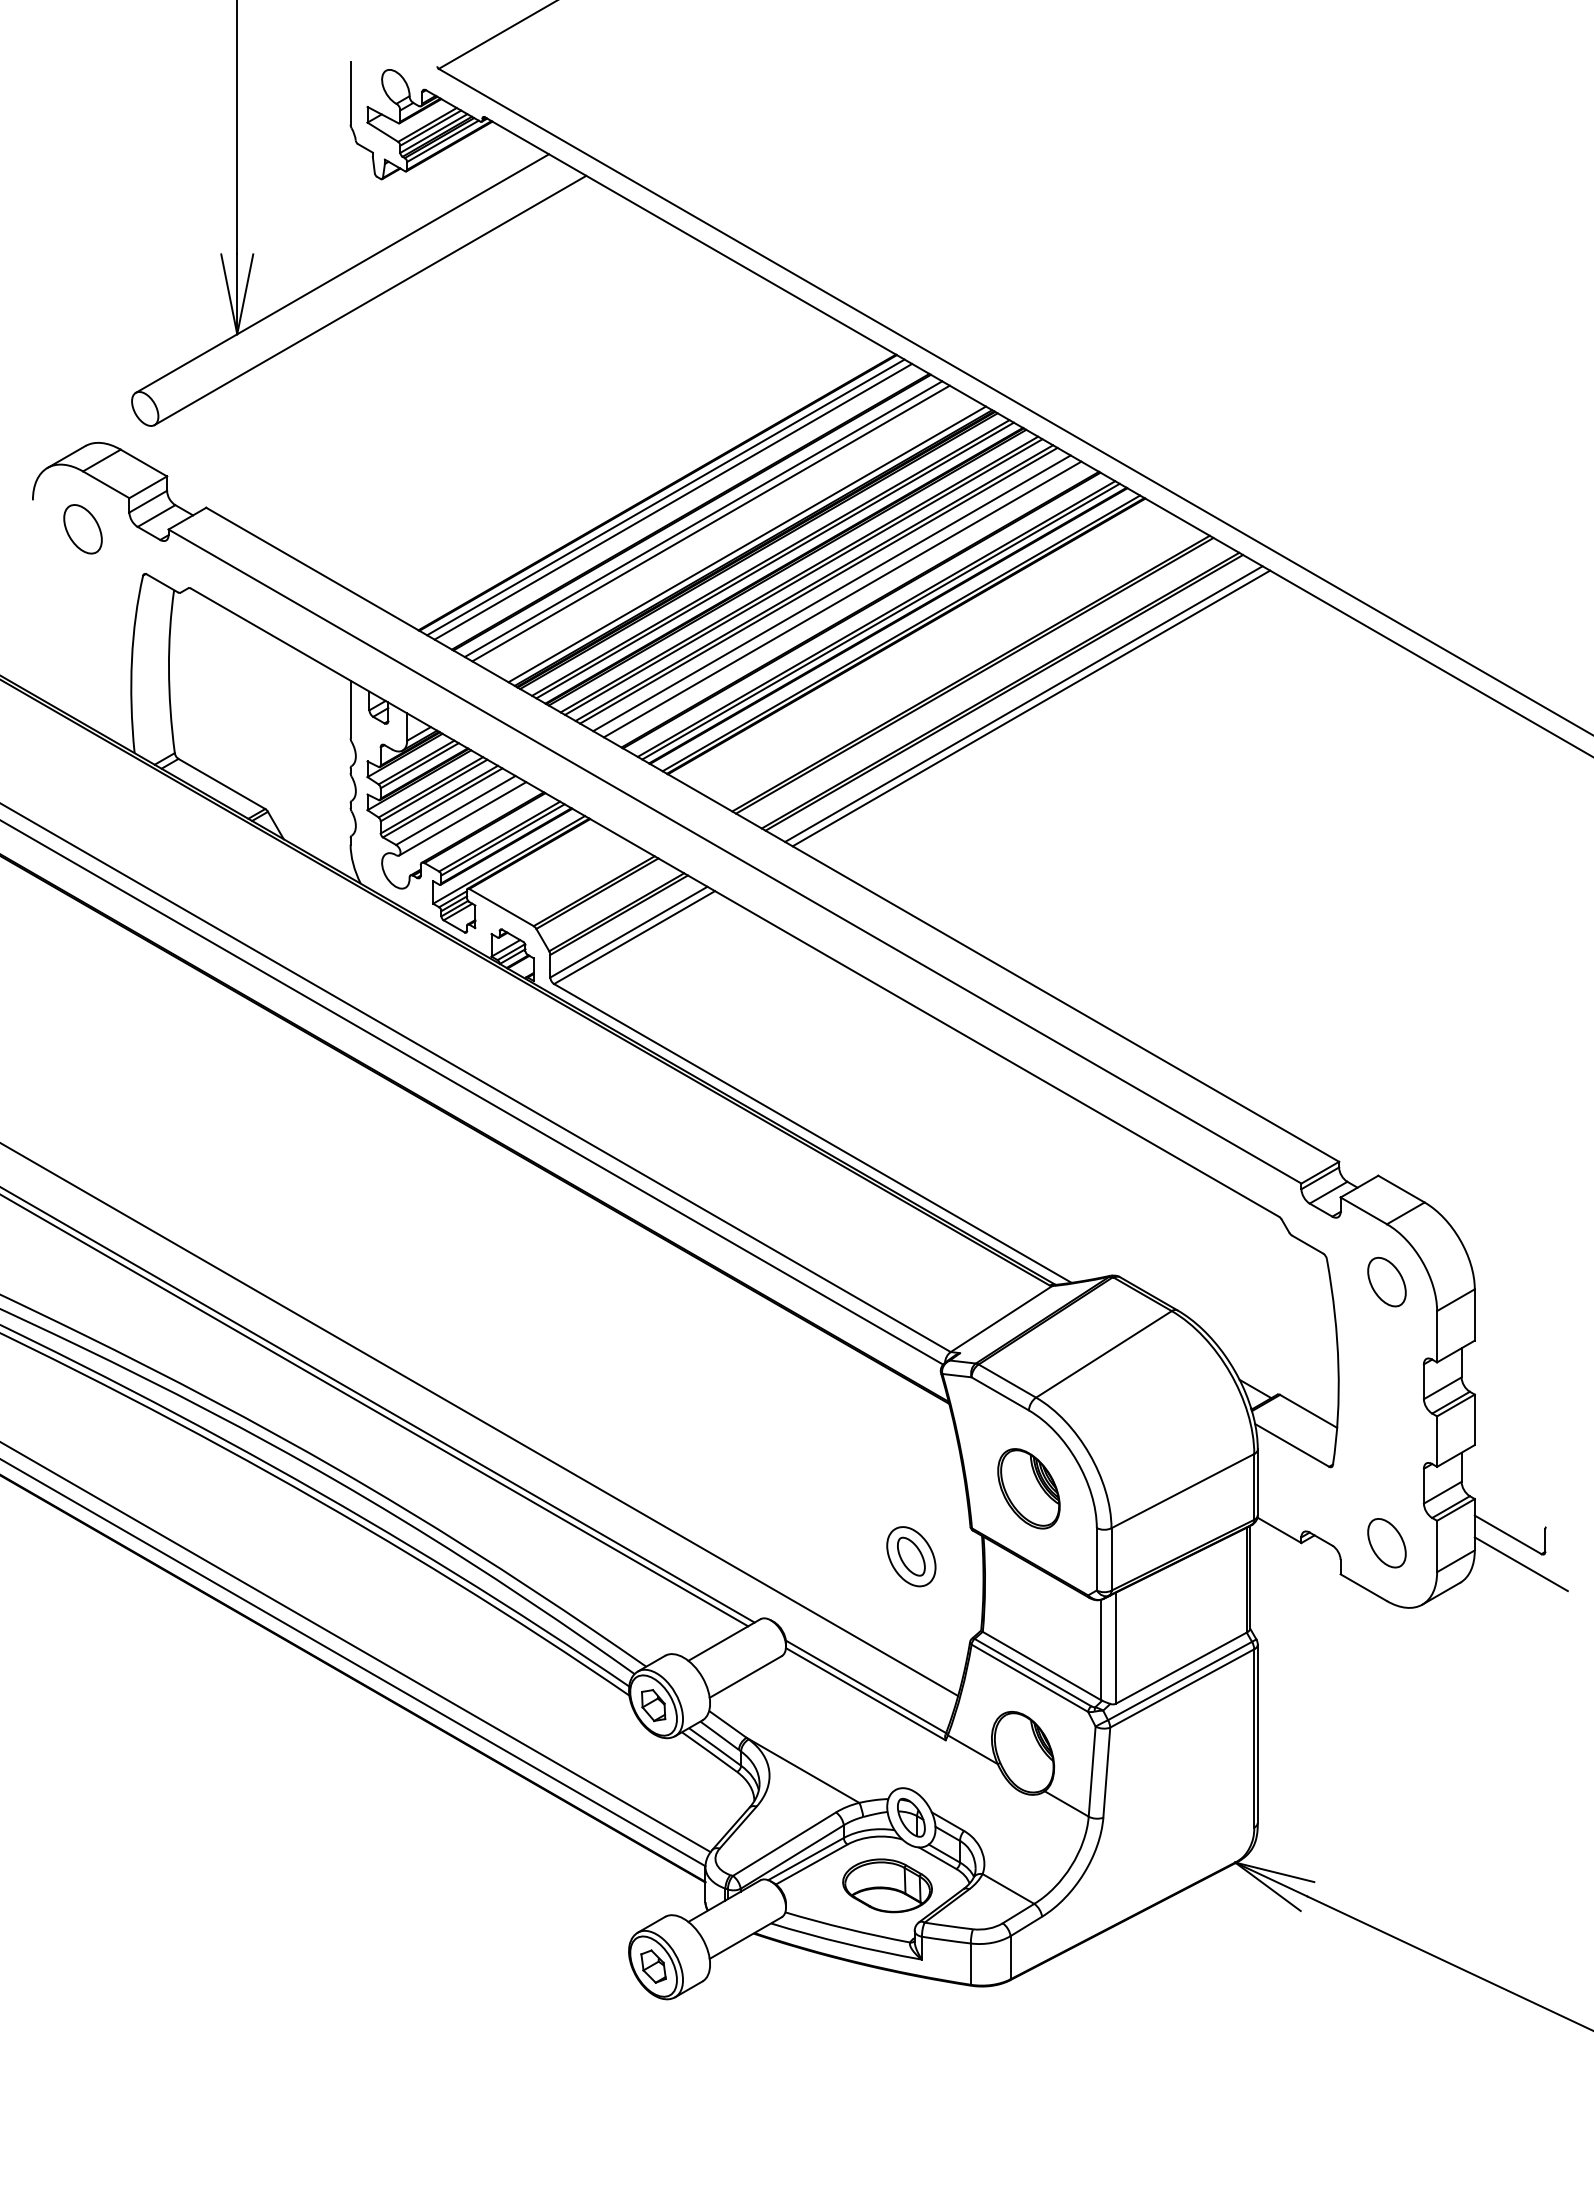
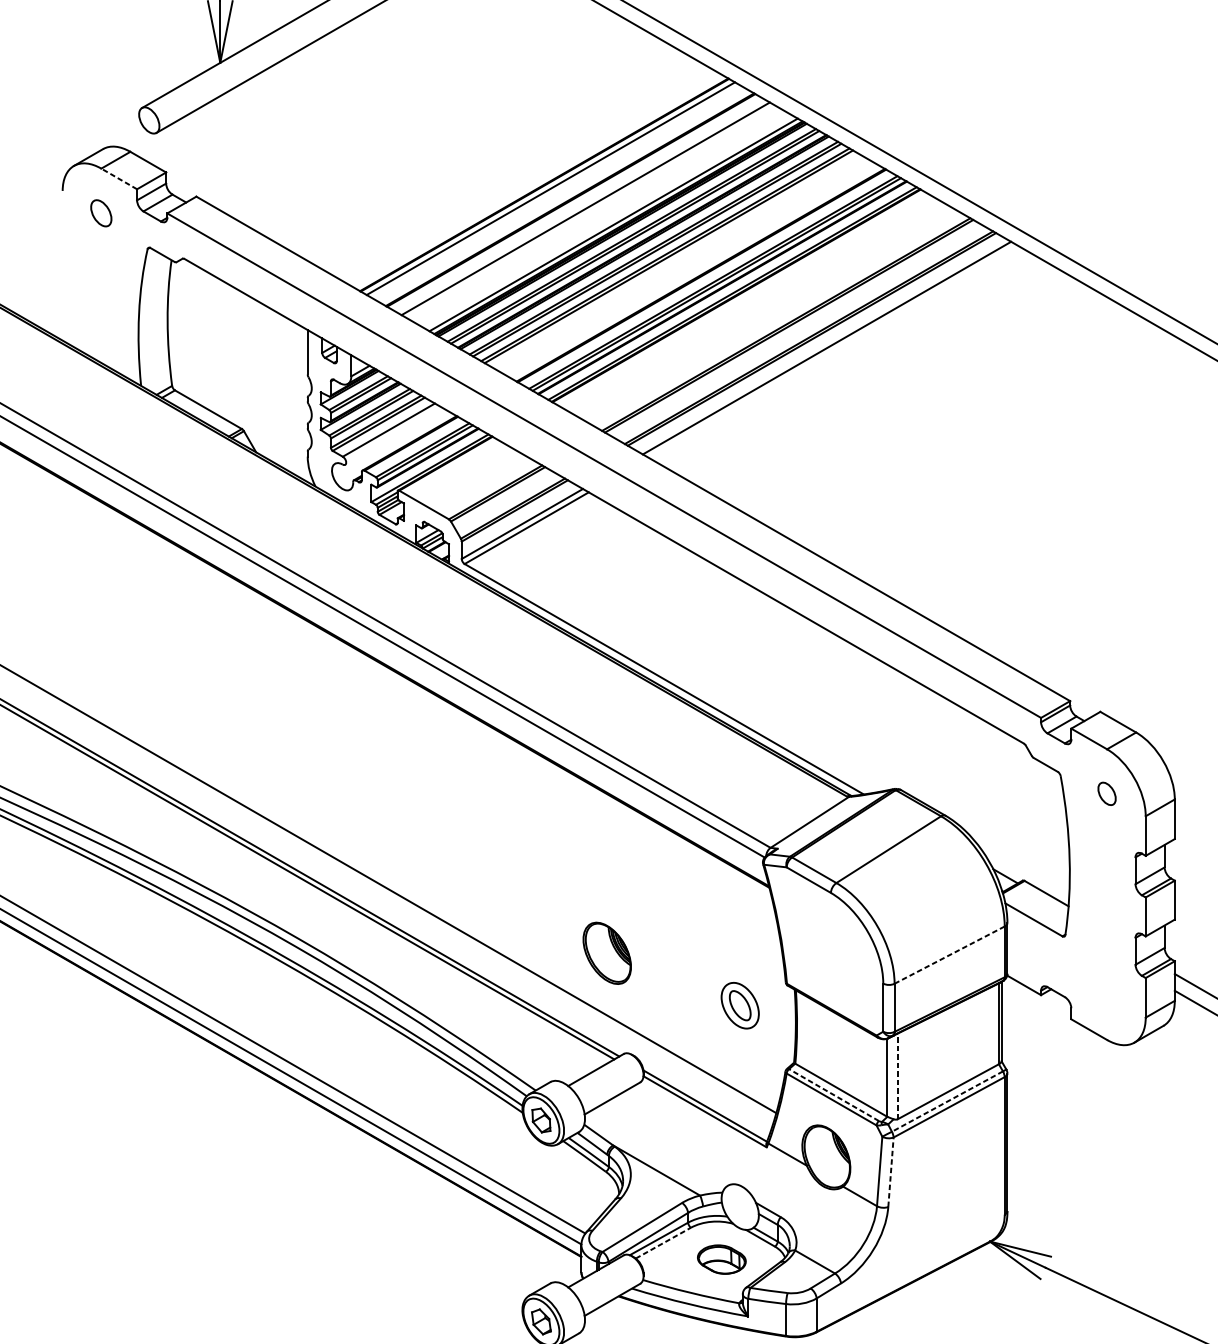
line: (106, 484) -> (119, 178), solid -> dashed
line: (673, 501) -> (556, 191), removed
line: (703, 519) -> (579, 205), removed
part: (82, 529) -> (100, 213), size x0.7
line: (831, 593) -> (678, 262), removed
line: (842, 599) -> (687, 267), removed
line: (1031, 708) -> (832, 351), removed
line: (462, 818) -> (394, 436), removed
part: (1386, 1281) -> (1106, 793), size x0.6
part: (1028, 1488) -> (606, 953), moved
line: (1182, 1491) -> (949, 955), solid -> dashed
part: (1386, 1543) -> (1106, 995), removed
line: (1115, 1648) -> (897, 1076), solid -> dashed
line: (1032, 1672) -> (833, 1095), solid -> dashed
line: (1180, 1681) -> (947, 1101), solid -> dashed
line: (1106, 1772) -> (890, 1172), solid -> dashed
part: (911, 1817) -> (740, 1206), removed
line: (811, 1864) -> (663, 1243), solid -> dashed
part: (887, 1885) -> (721, 1259), size x0.7

